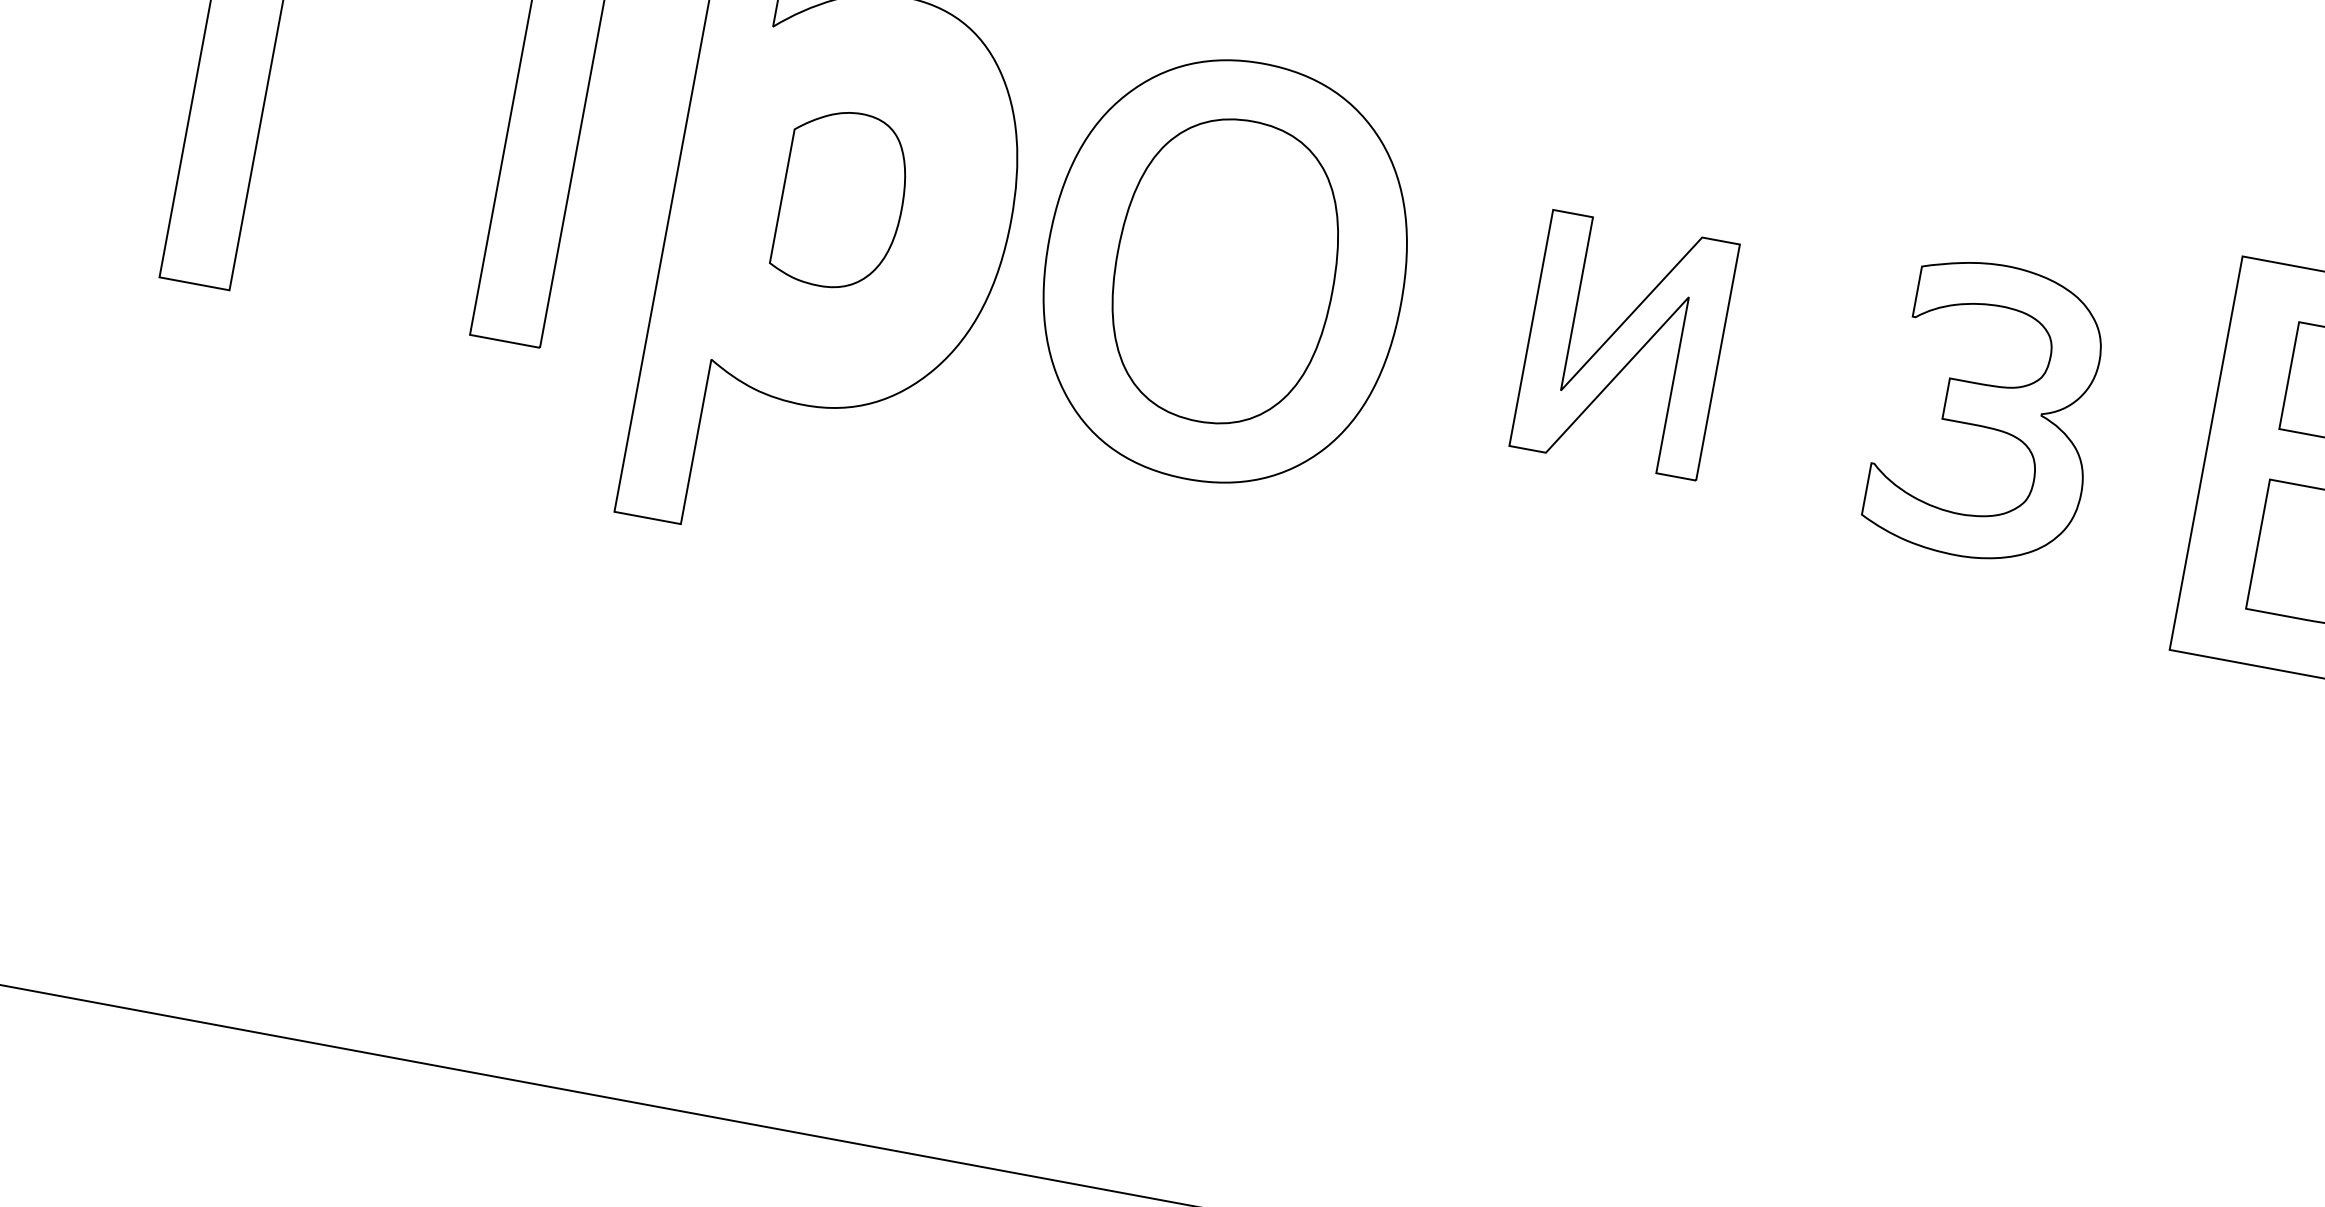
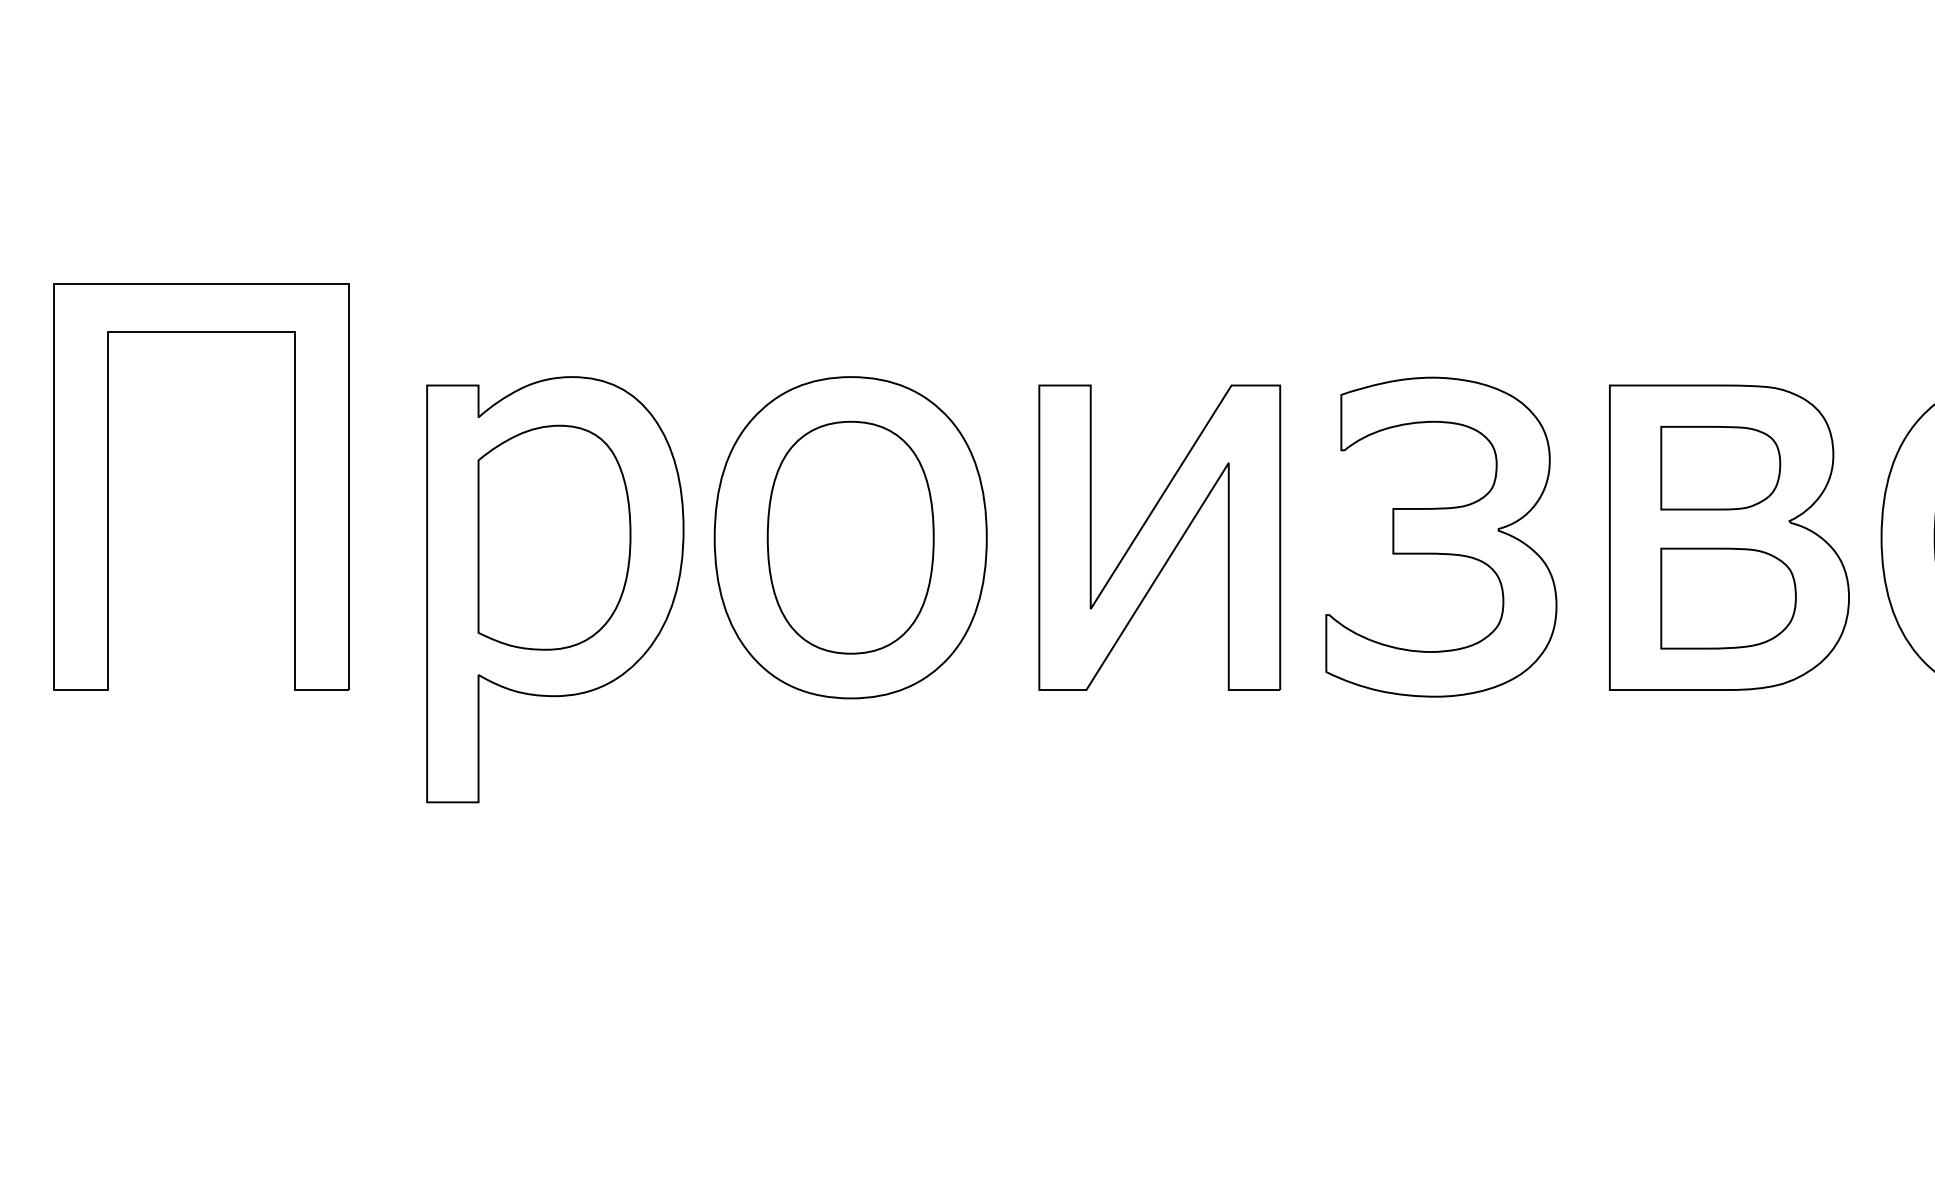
part: (842, 200) -> (554, 537), size x1.67
part: (1624, 344) -> (1159, 537), size x1.67
part: (1988, 411) -> (1441, 536), size x1.43

